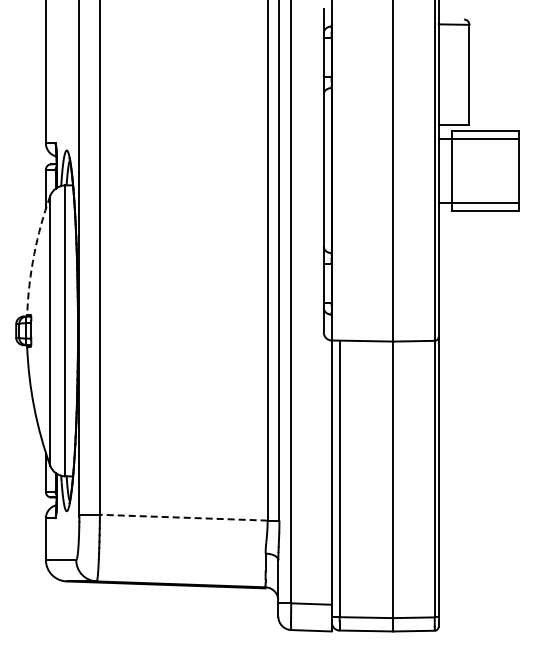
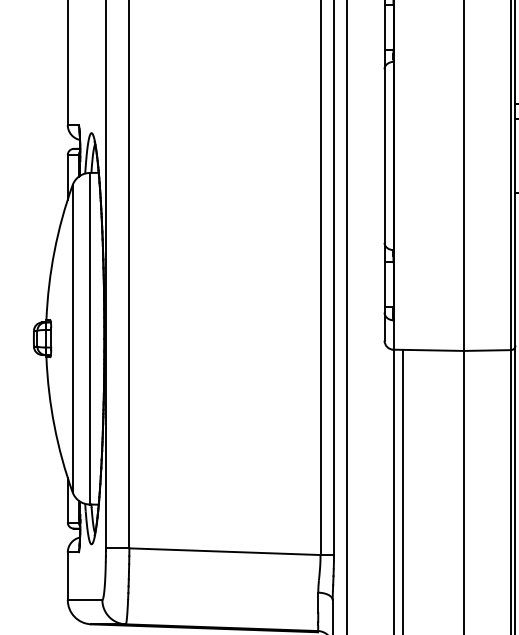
arc: (34, 254) -> (54, 251), dashed -> solid
line: (183, 517) -> (224, 551), dashed -> solid

